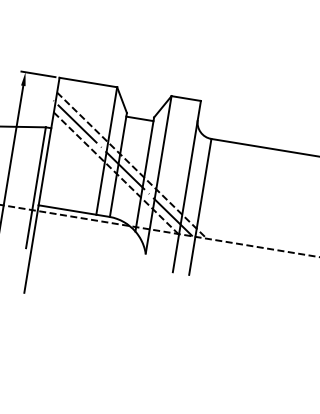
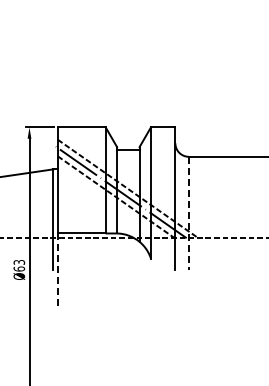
line: (199, 207) -> (188, 213), solid -> dashed
line: (31, 248) -> (57, 269), solid -> dashed

